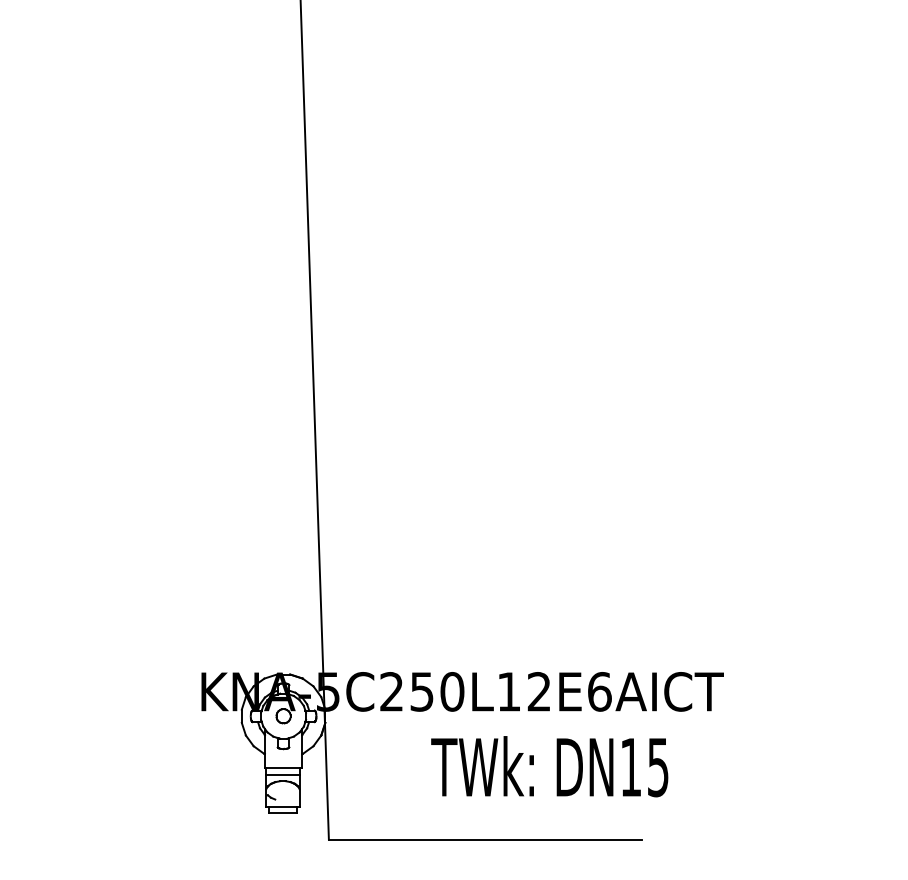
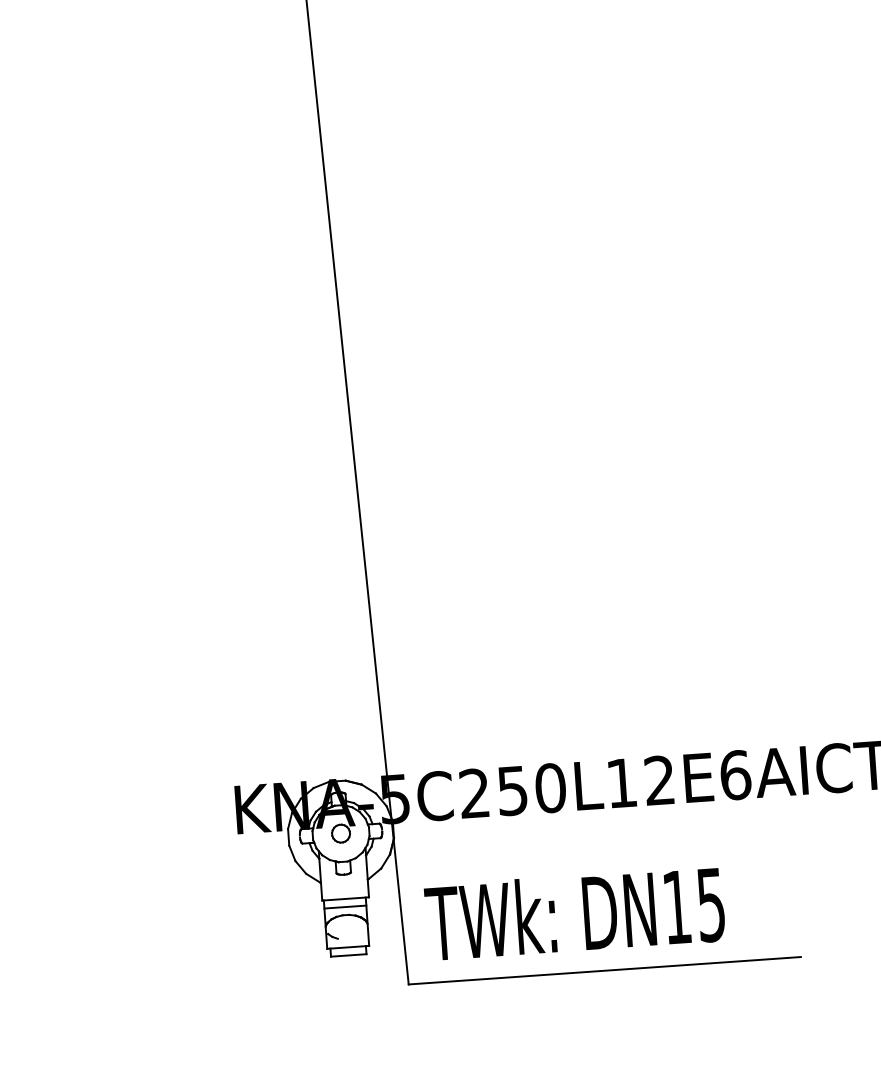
text: (549, 766) -> (574, 913), moved

